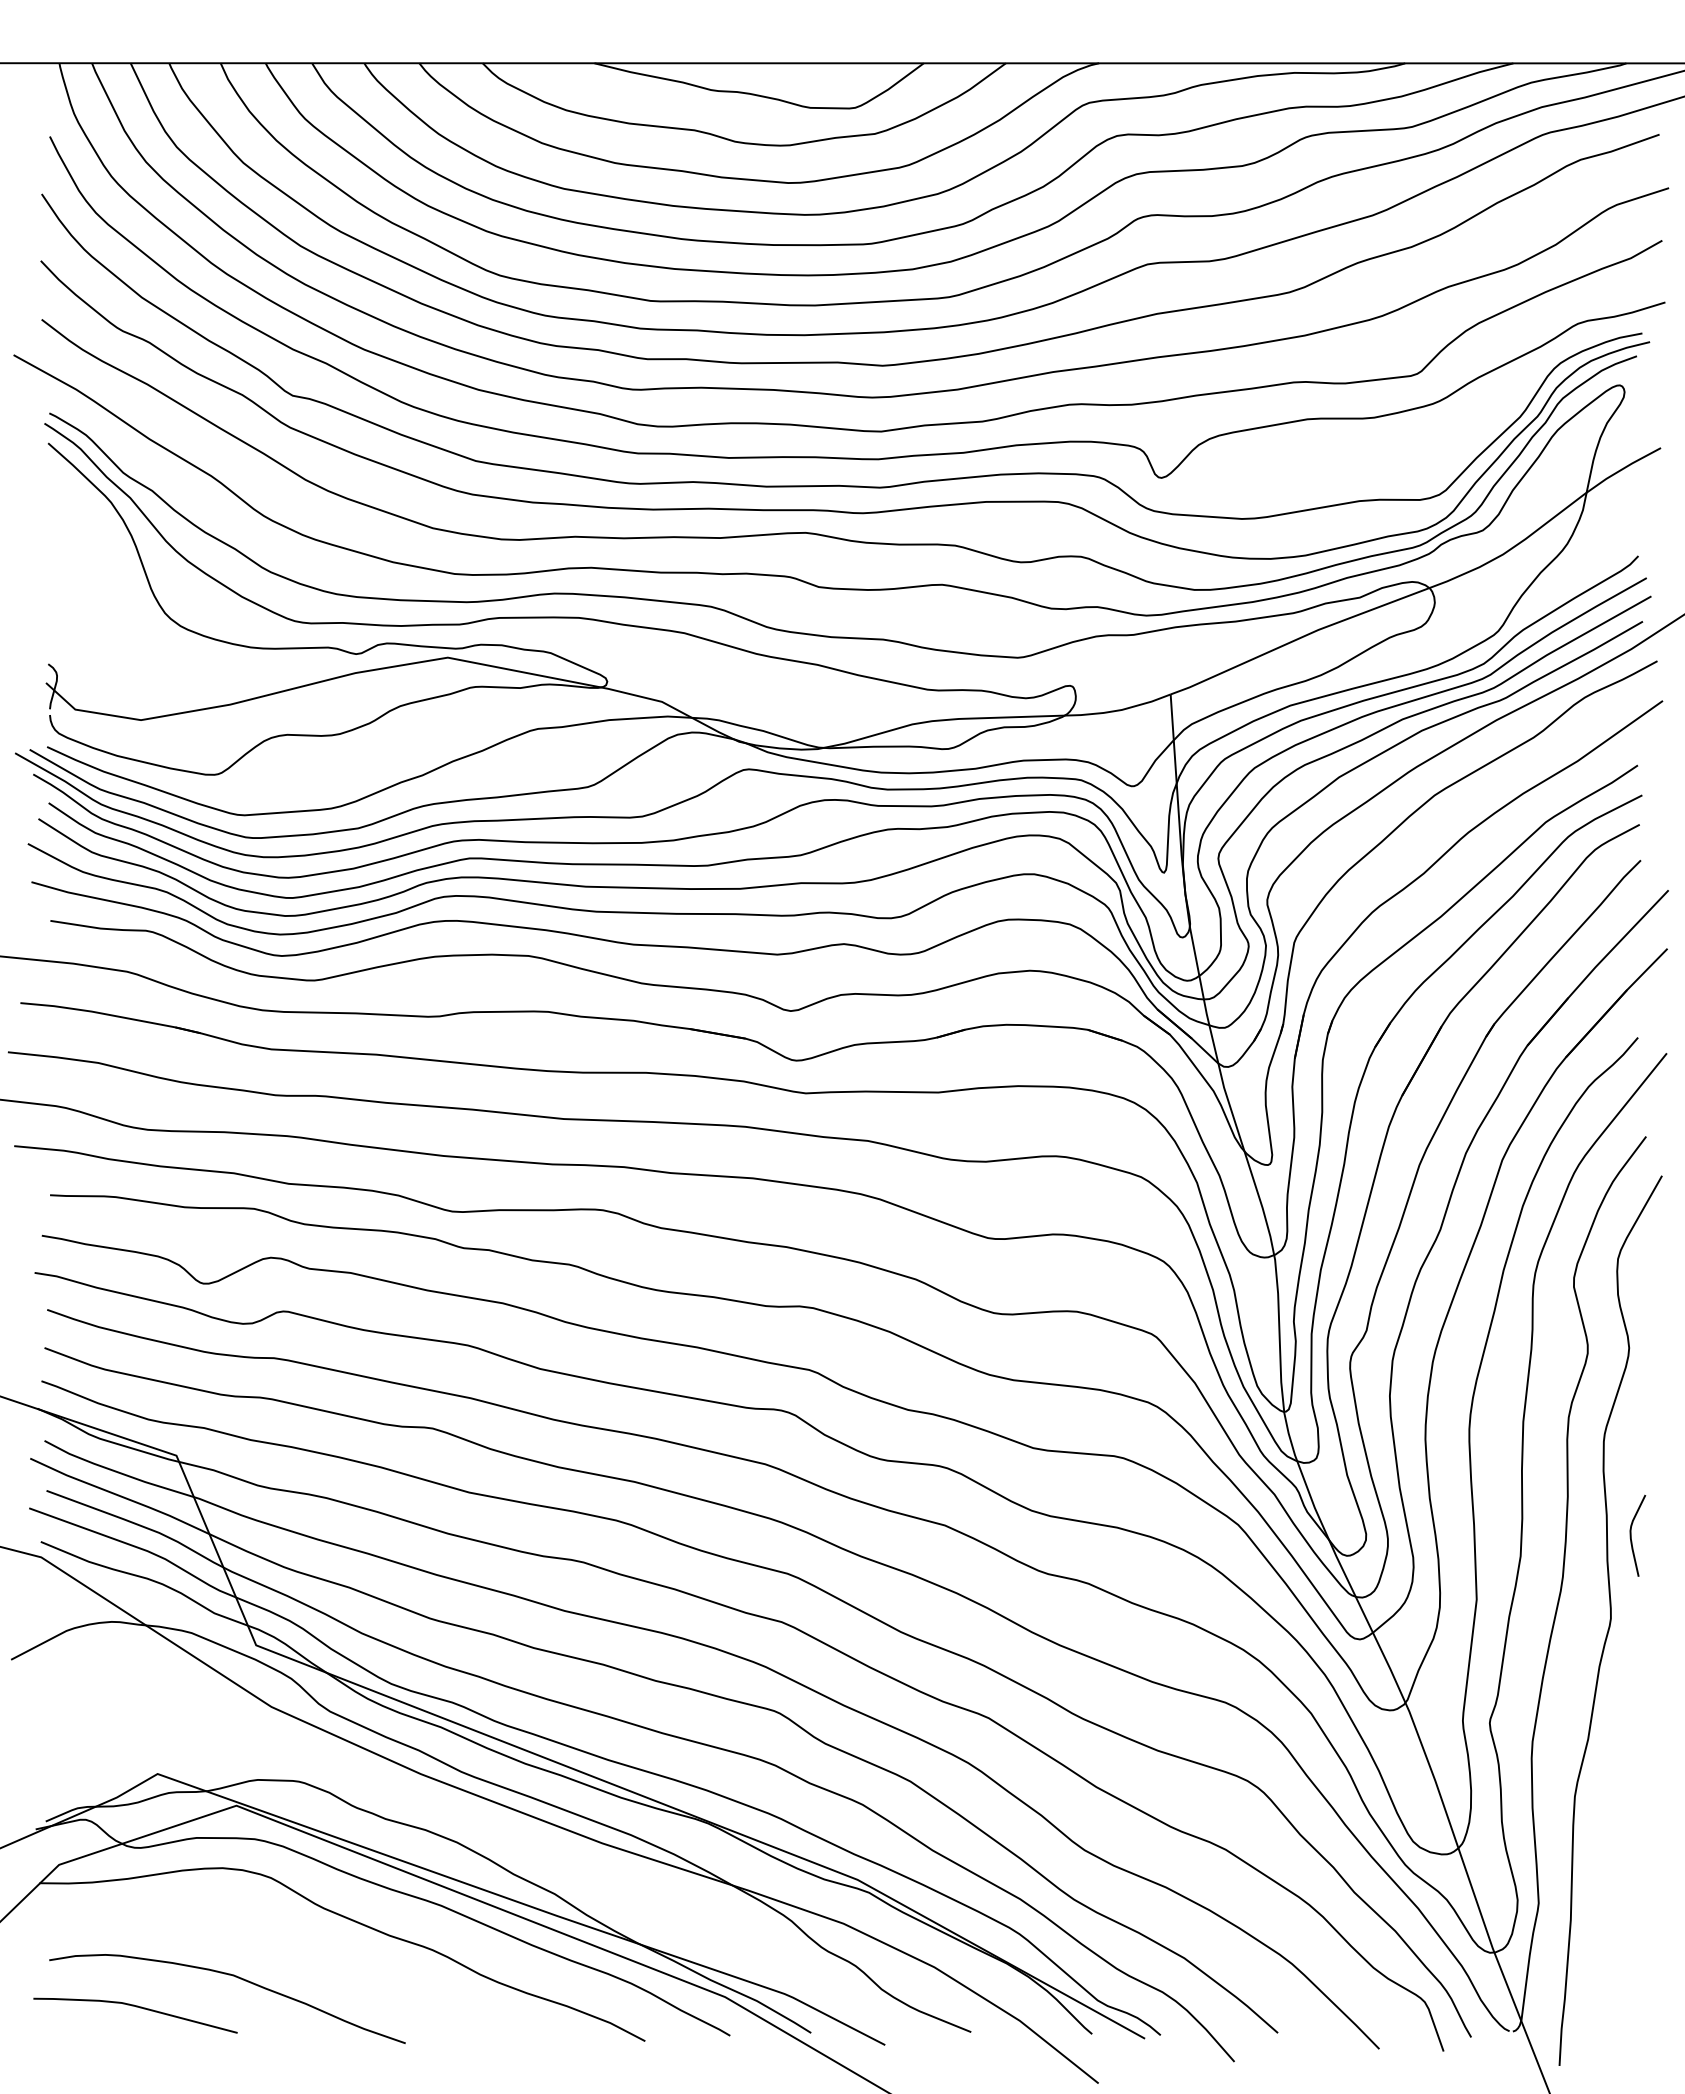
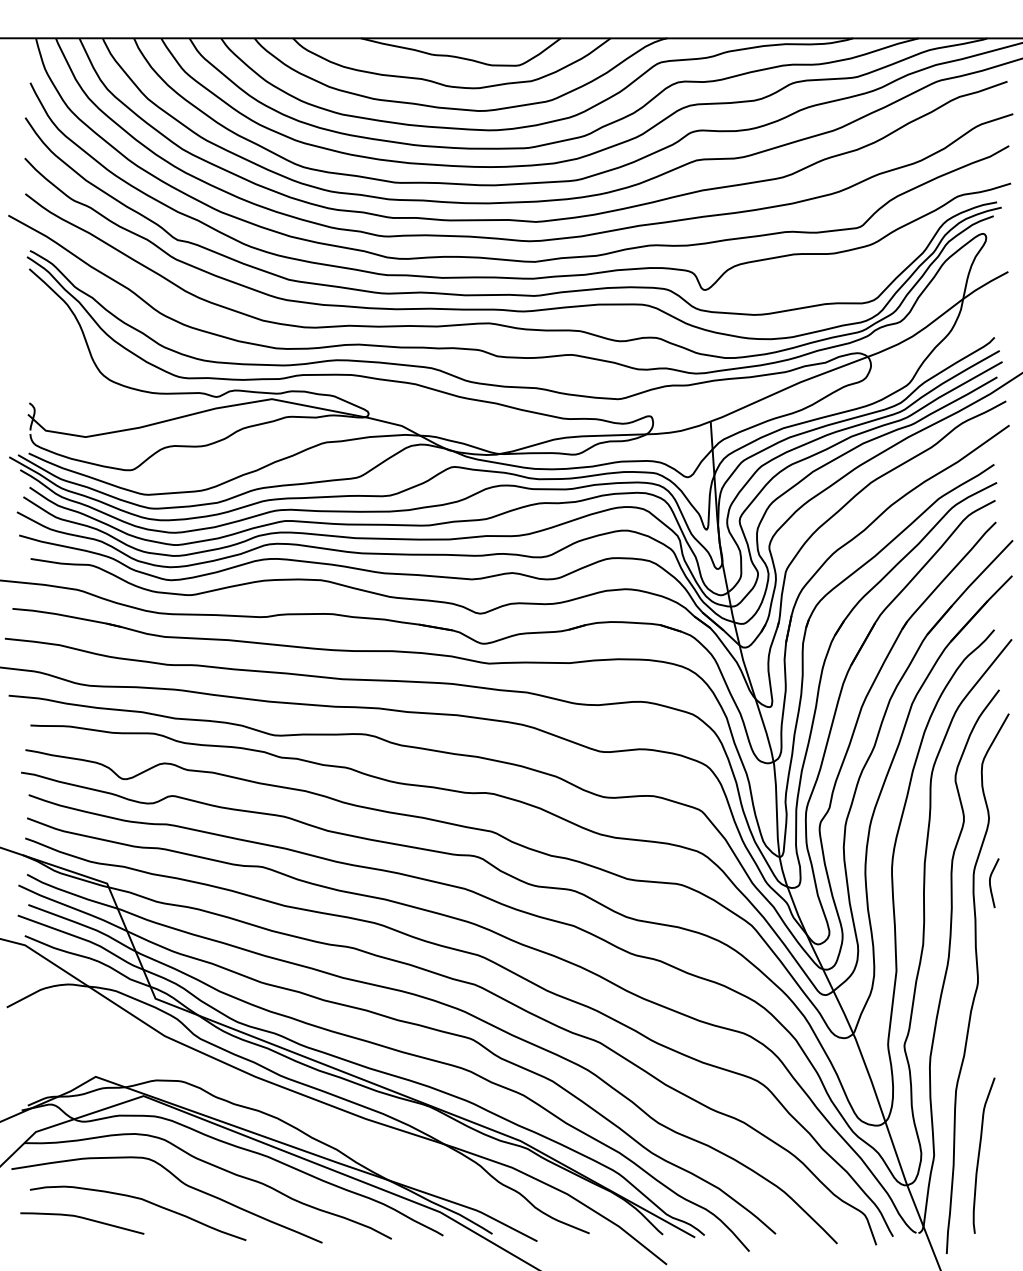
curve: (1631, 1536) -> (990, 883), moved
curve: (1613, 1903) -> (979, 1155), added
curve: (297, 1948) -> (180, 1182), added

